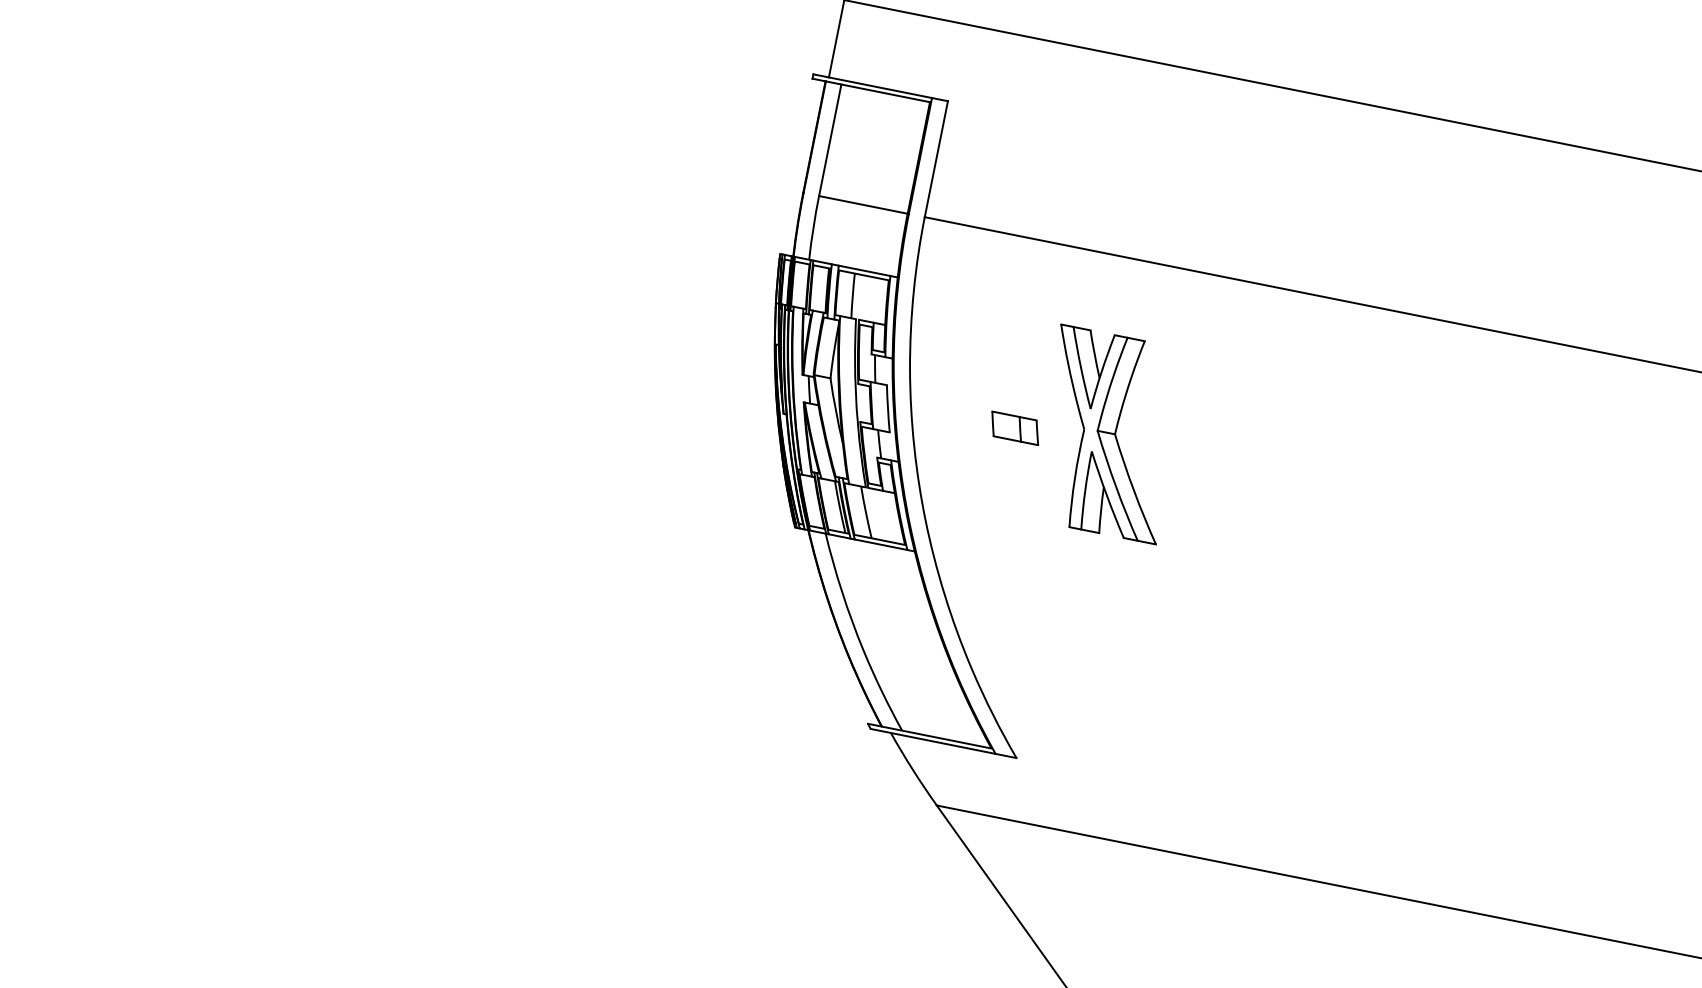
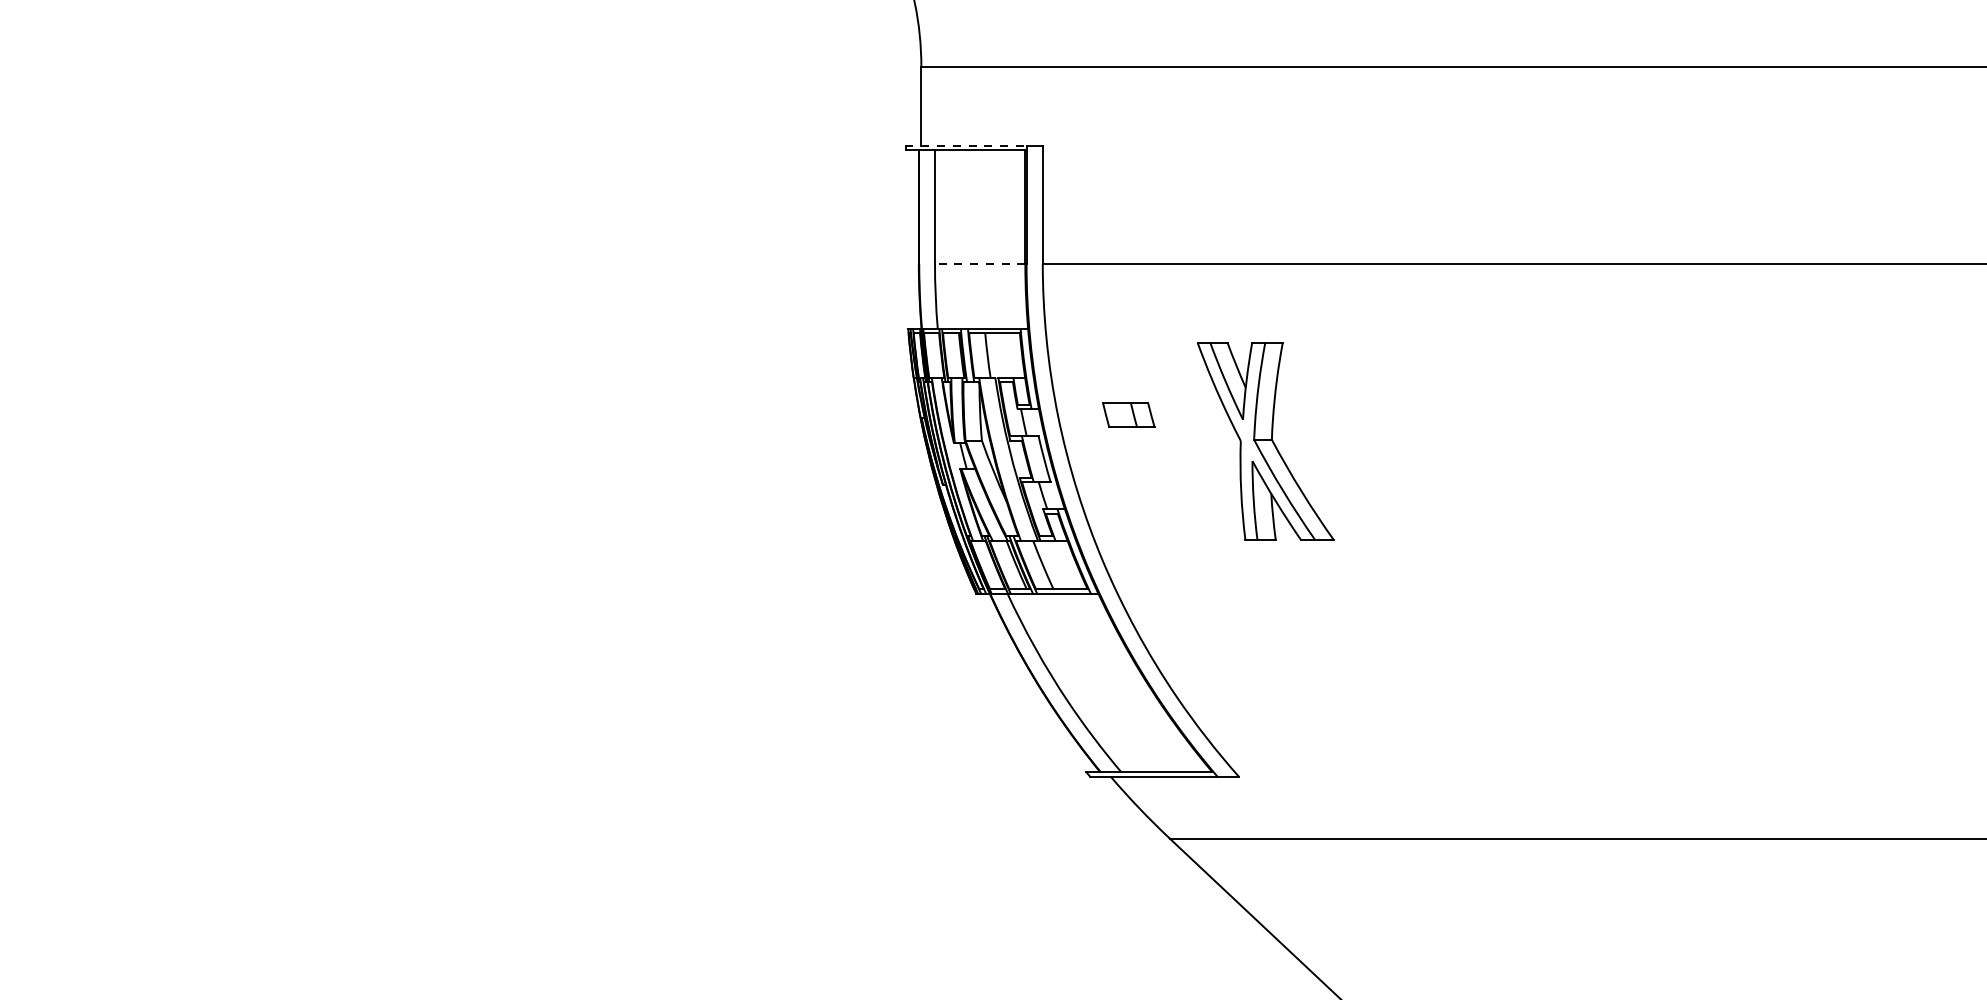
line: (873, 85) -> (966, 145), solid -> dashed
line: (862, 205) -> (979, 264), solid -> dashed
part: (1015, 427) -> (1128, 414), moved

